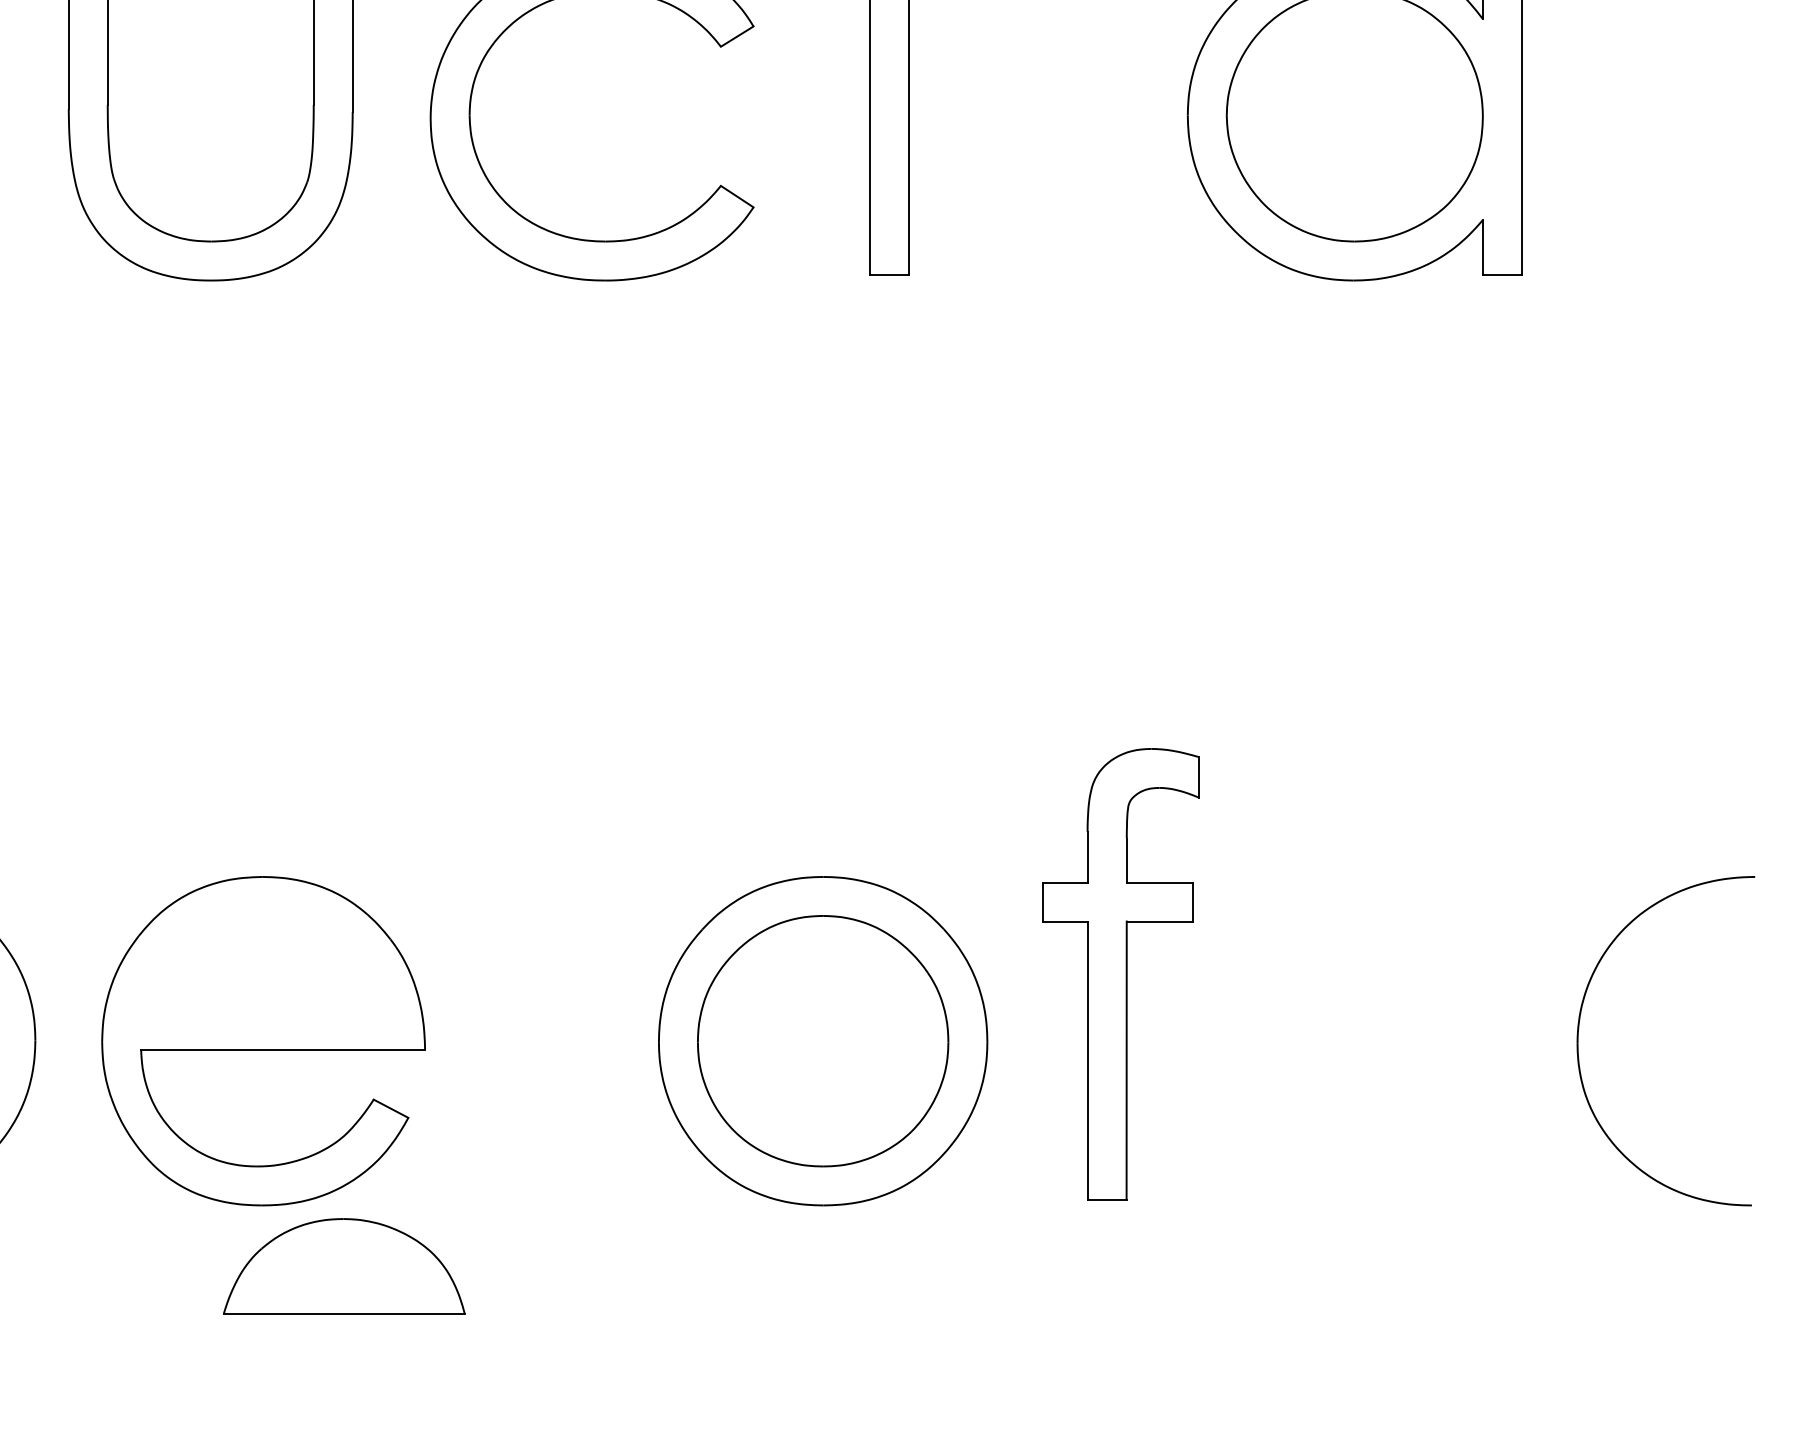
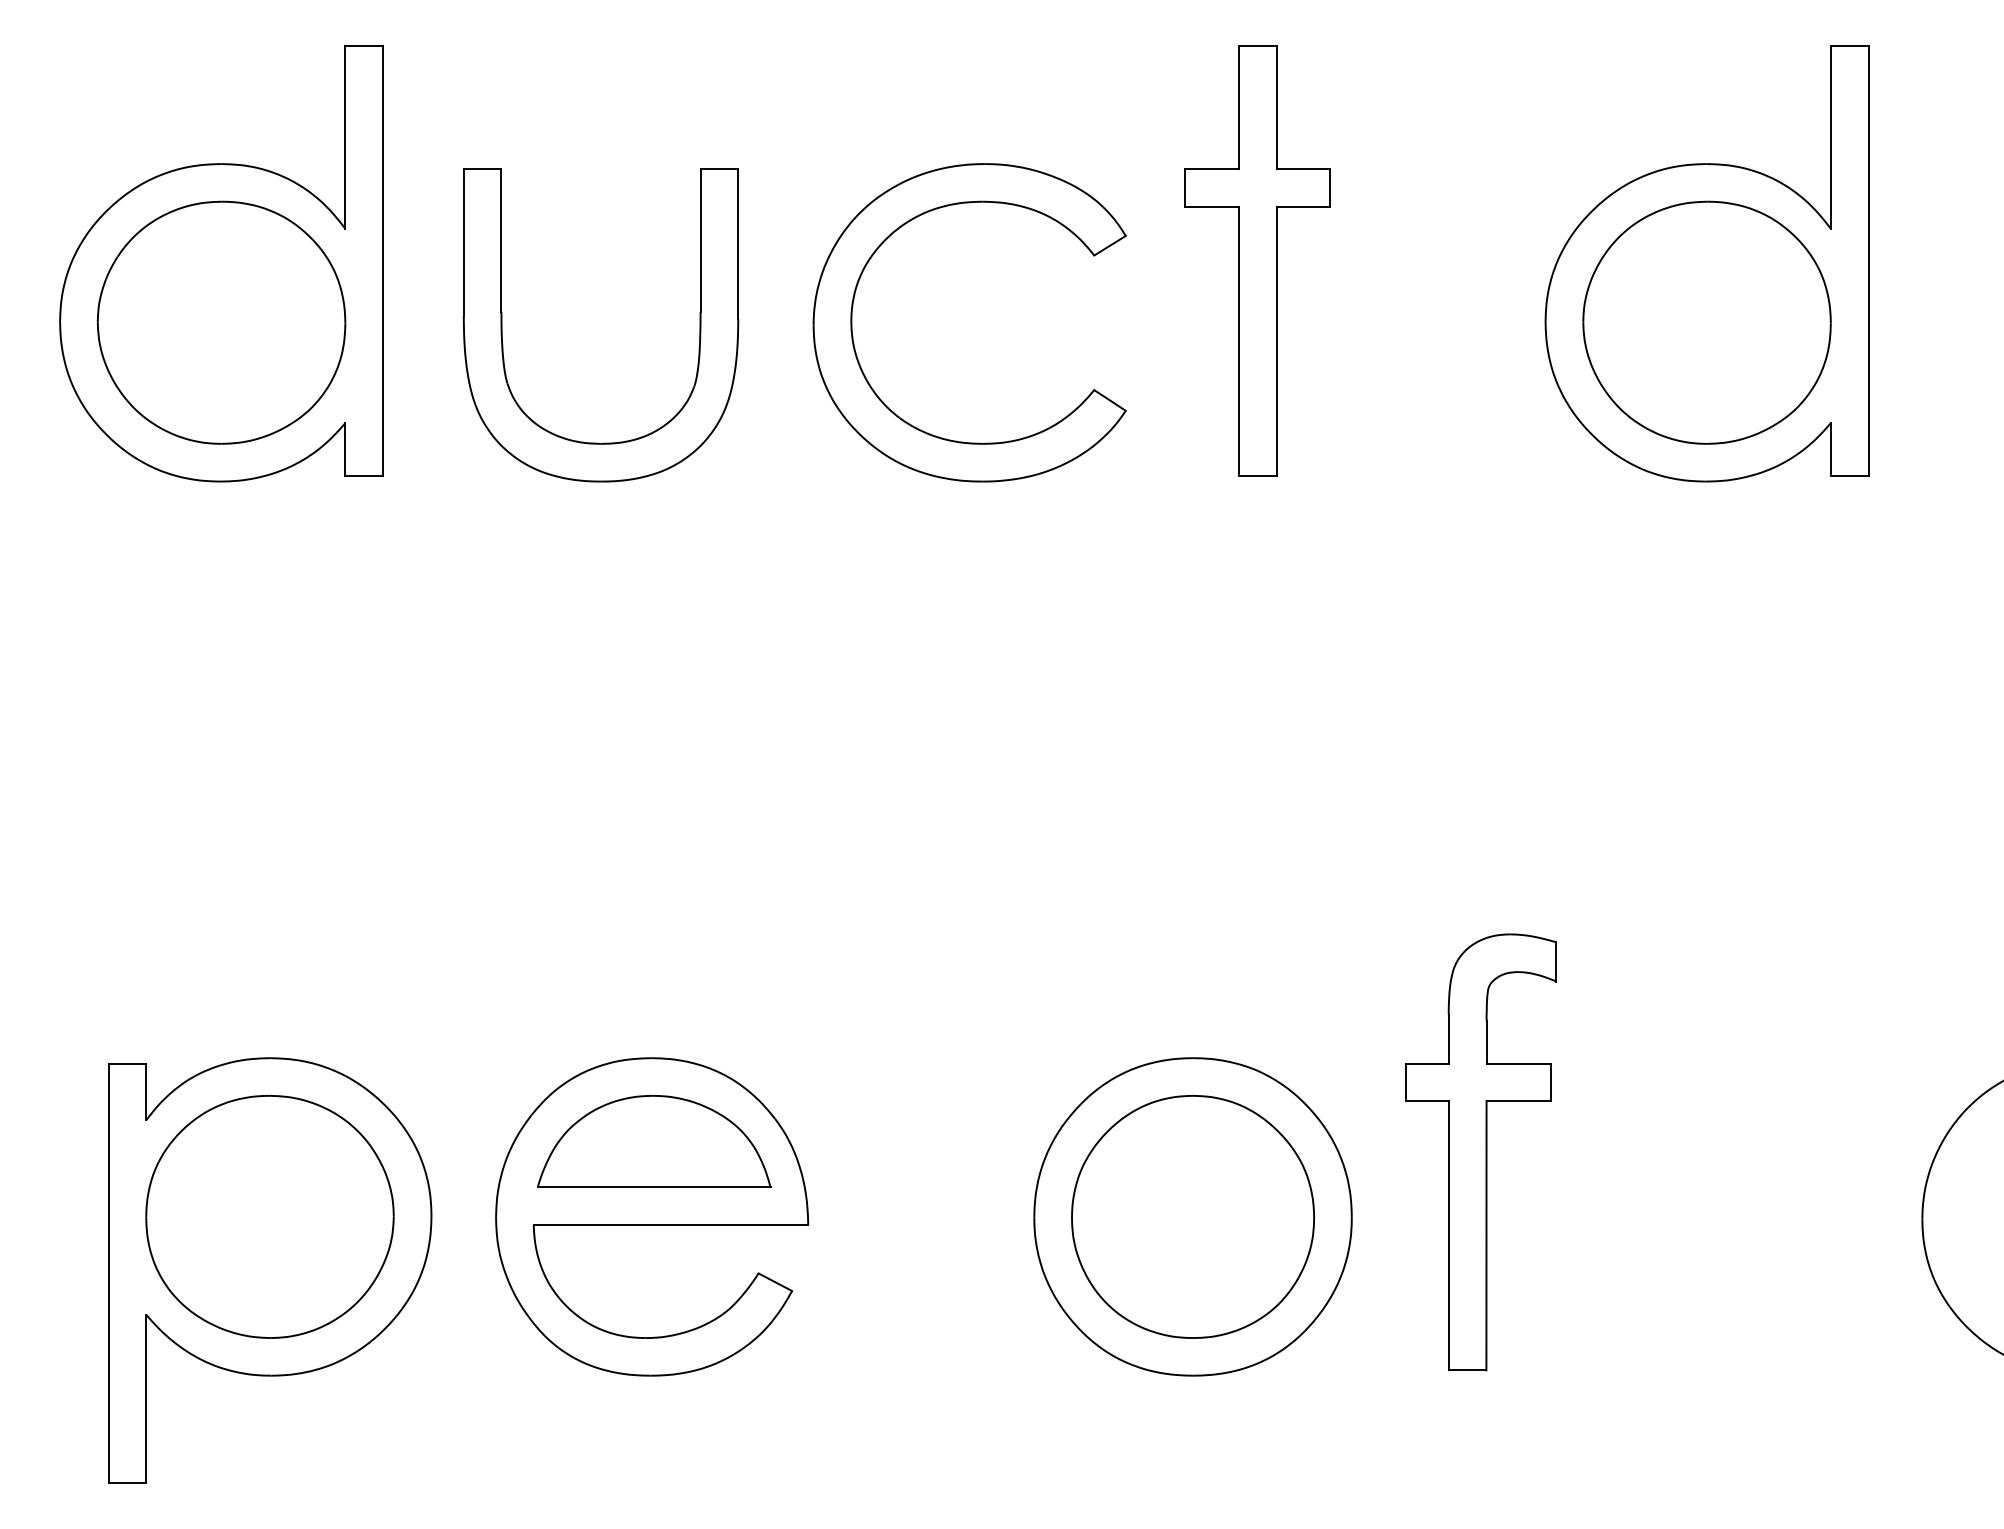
part: (344, 1266) -> (654, 1141), moved

